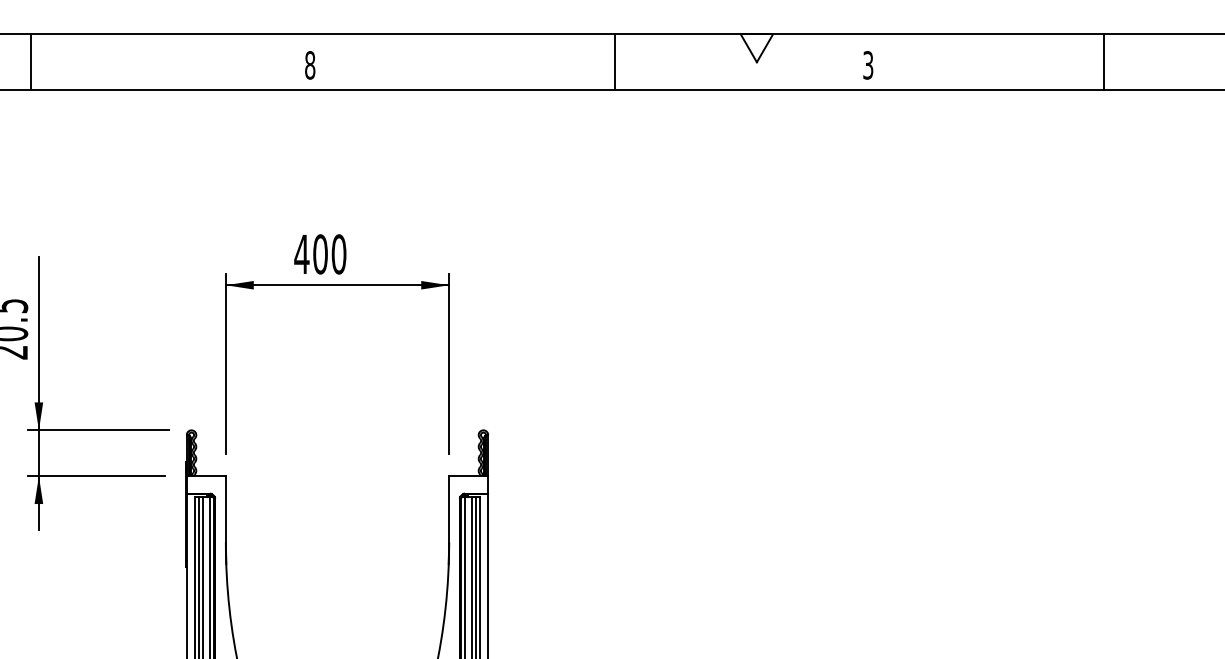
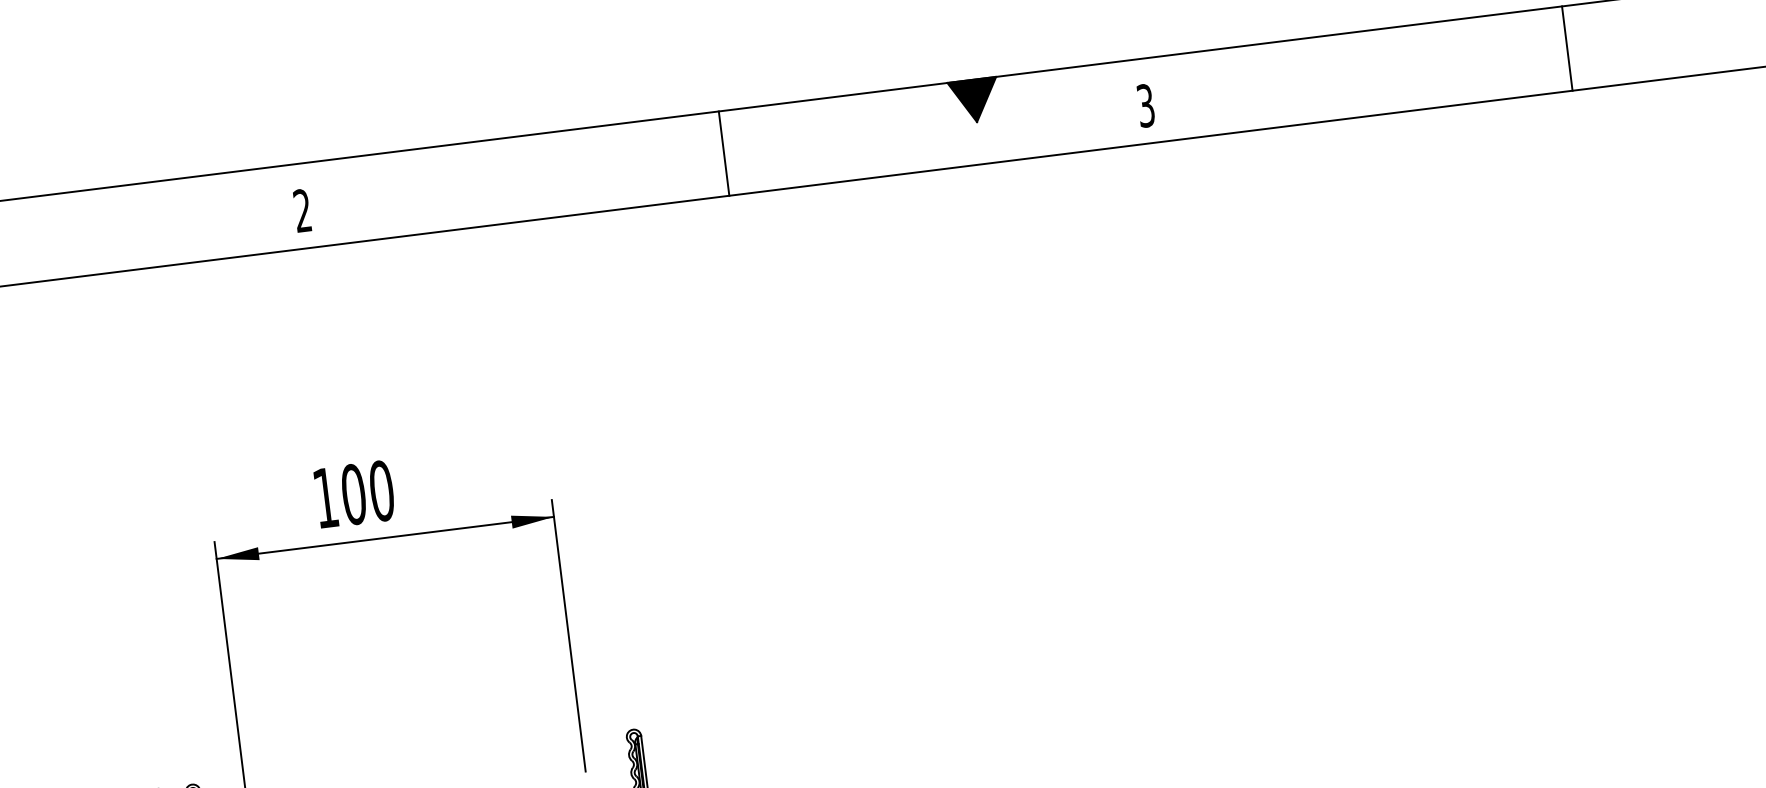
fill: (756, 48) -> (973, 101), added
line: (614, 62) -> (724, 153), moved
line: (1103, 62) -> (1567, 48), moved
text: (310, 65) -> (303, 210), 8 -> 2
text: (301, 253) -> (324, 496), 400 -> 100

